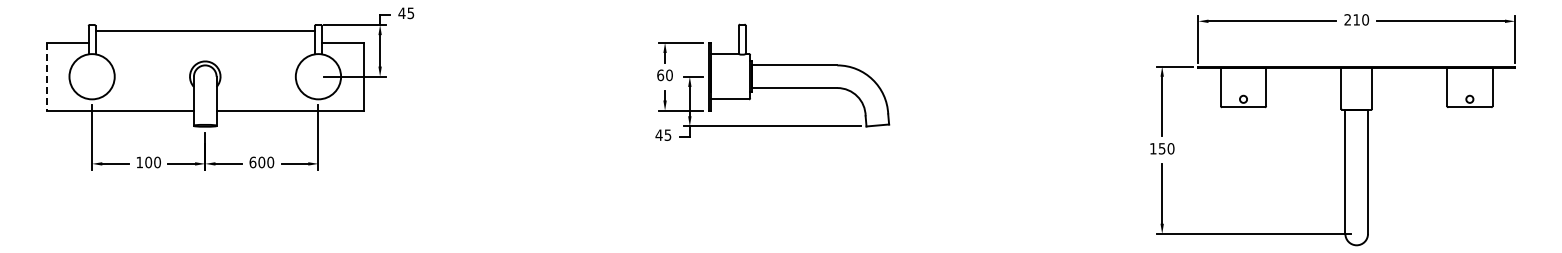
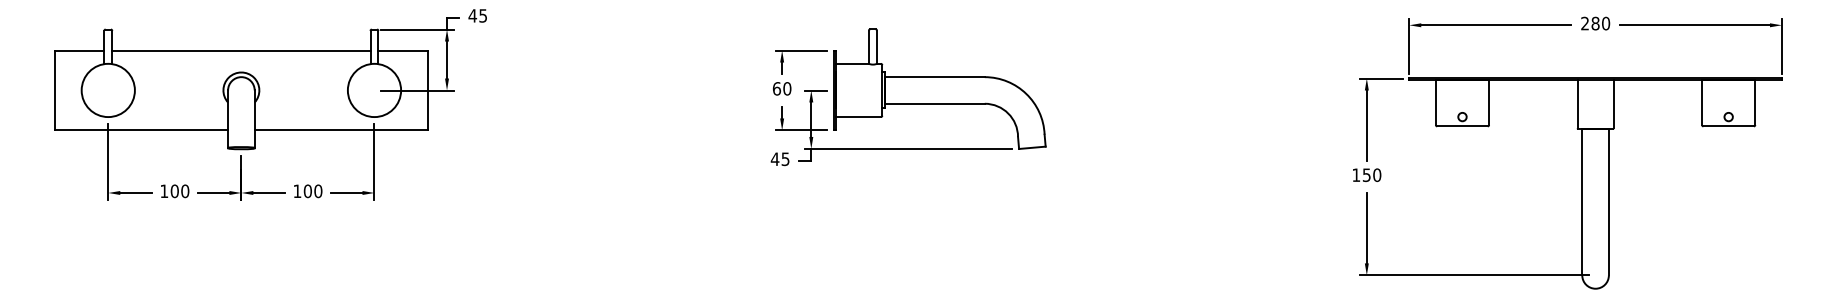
text: (1356, 19) -> (1595, 23), 210 -> 280
line: (205, 30) -> (241, 50), moved
line: (46, 76) -> (54, 90), dashed -> solid
text: (252, 162) -> (296, 191), 600 -> 100

